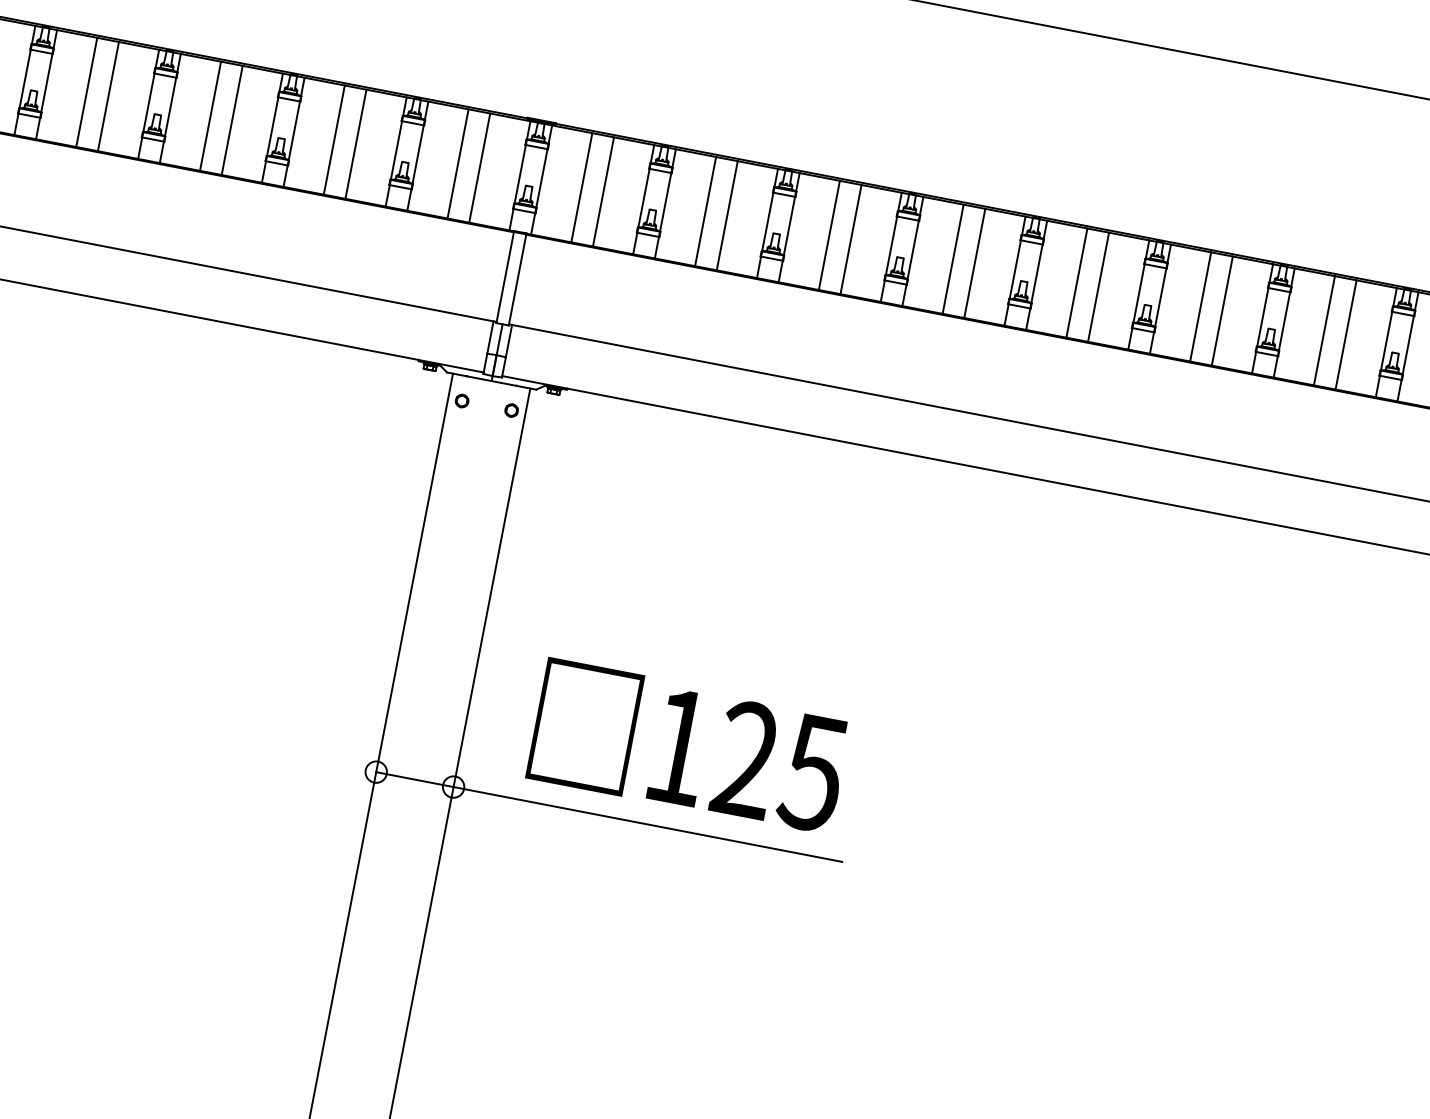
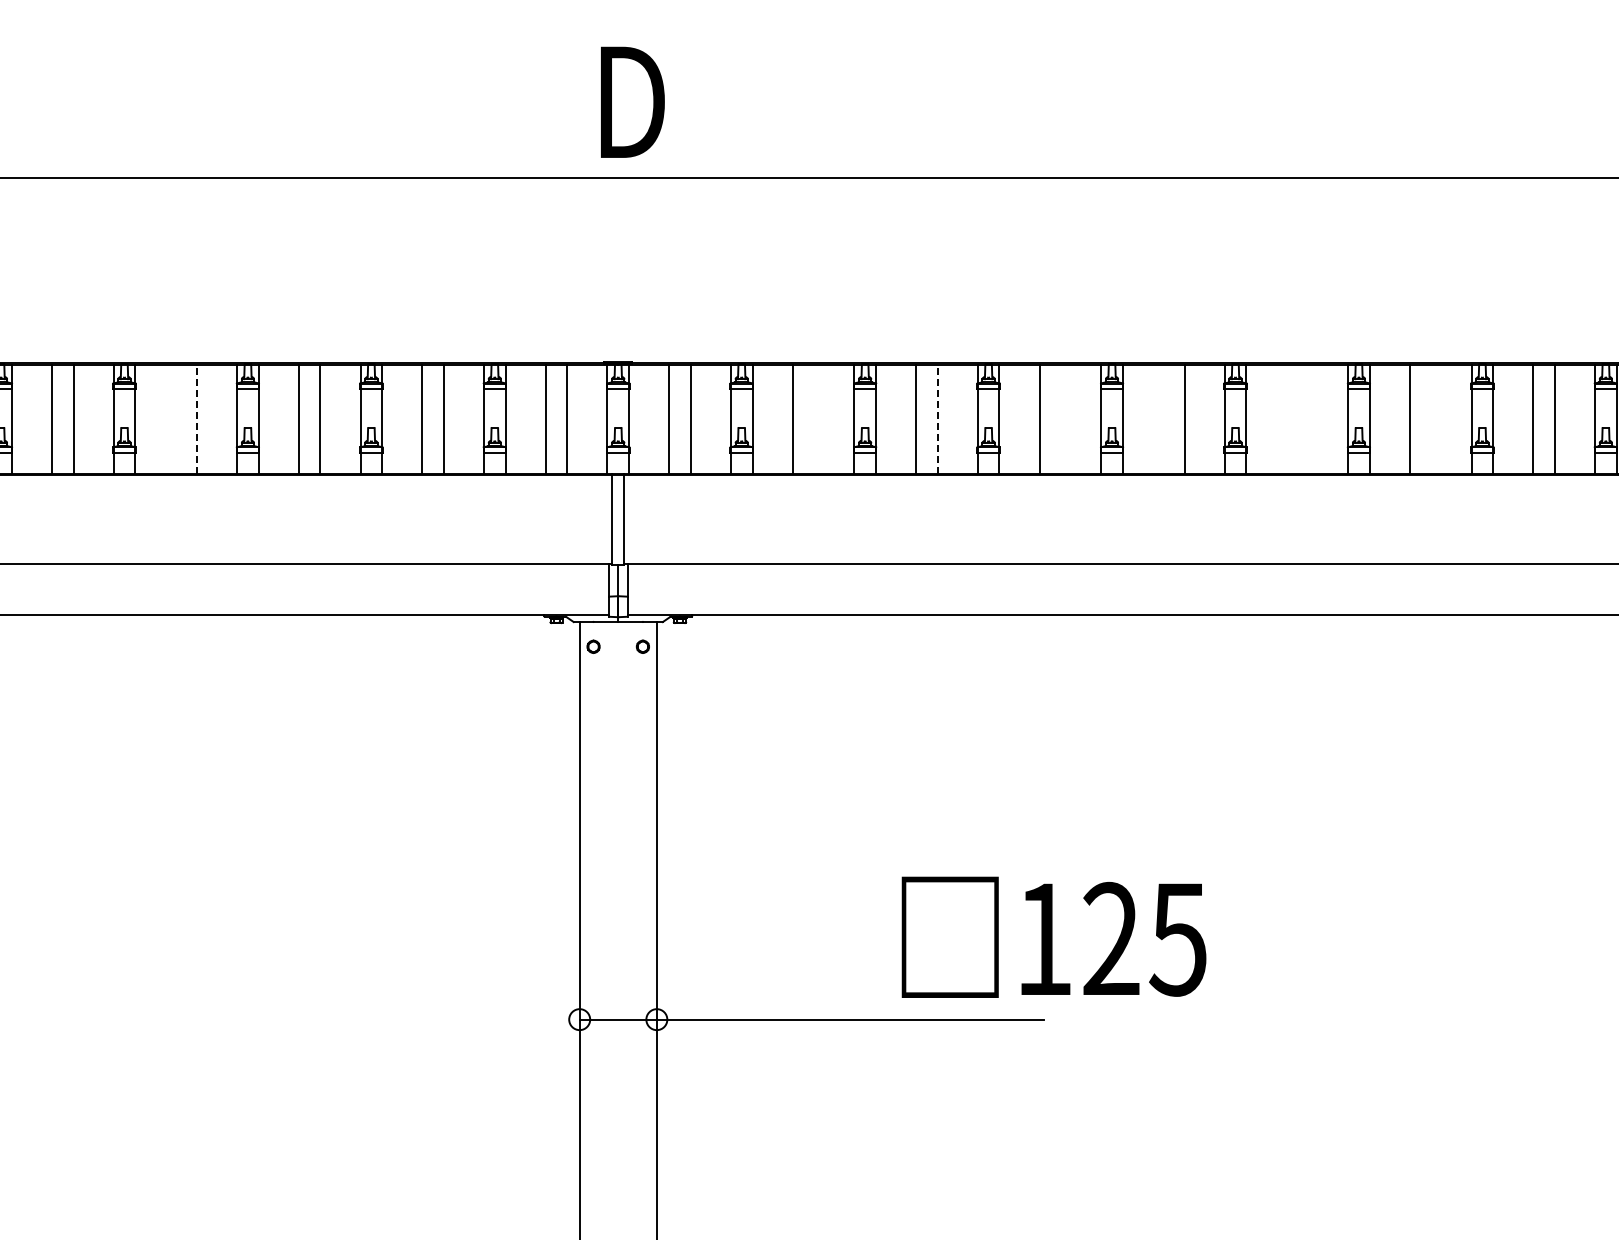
line: (86, 92) -> (175, 419), removed
line: (108, 96) -> (197, 419), solid -> dashed
line: (727, 215) -> (814, 419), removed
line: (850, 239) -> (937, 419), solid -> dashed
line: (975, 263) -> (1061, 419), removed
line: (1076, 282) -> (1162, 419), removed
line: (1200, 306) -> (1286, 419), removed
line: (1222, 311) -> (1308, 419), removed
line: (1346, 334) -> (1431, 419), removed
text: (688, 745) -> (1053, 936), moved

